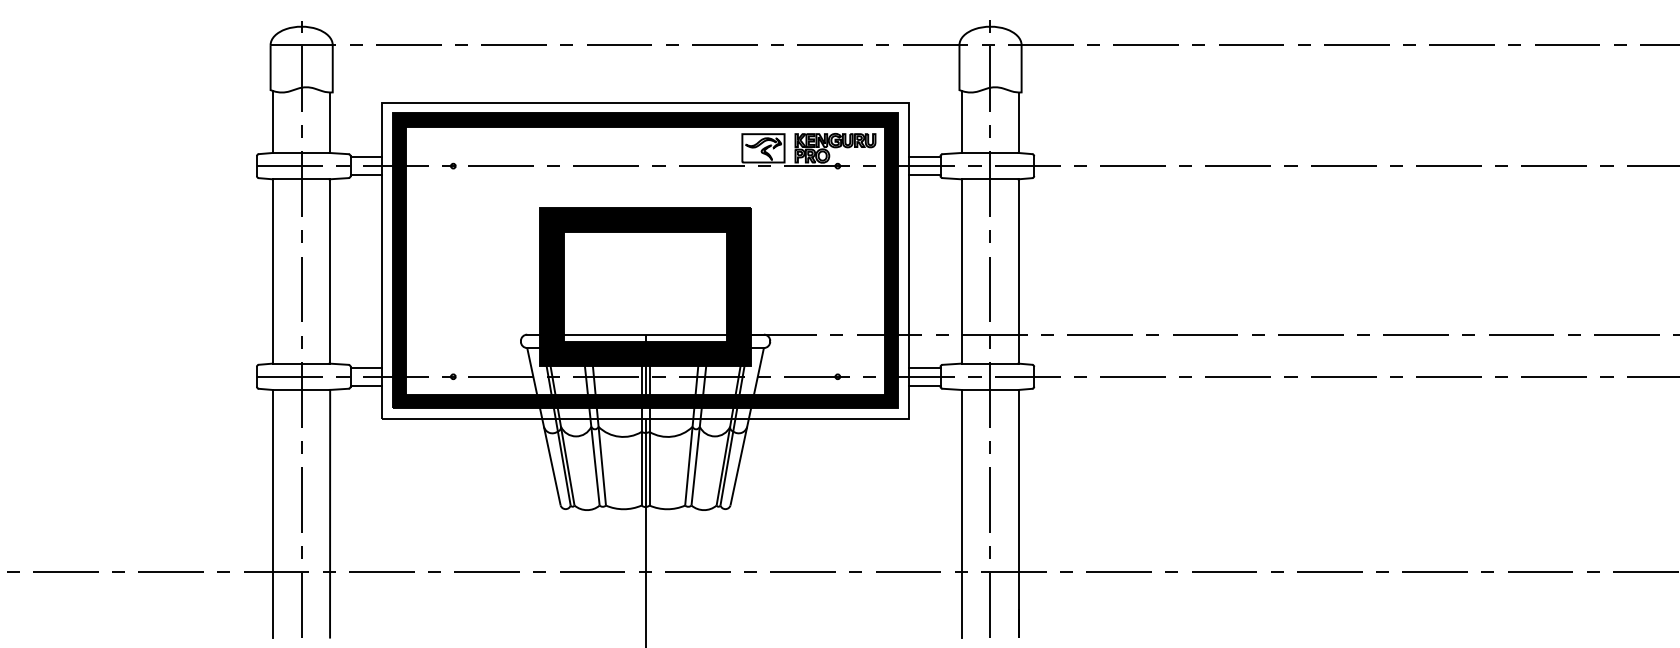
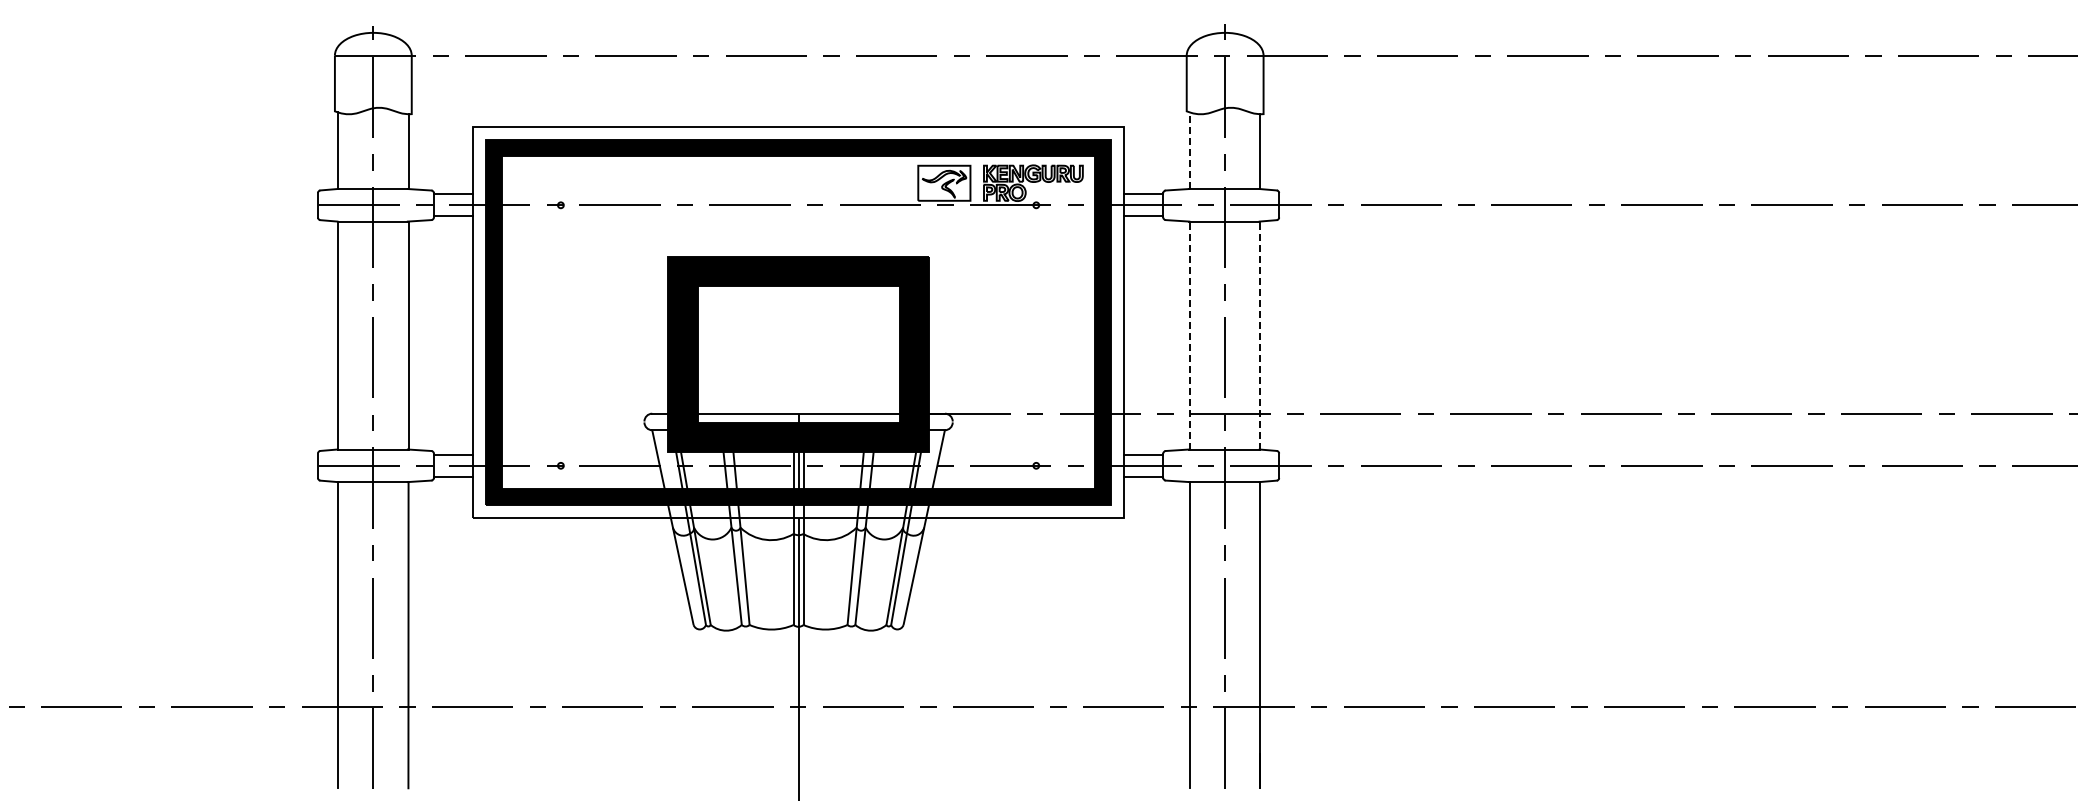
line: (961, 121) -> (1189, 150), solid -> dashed
line: (961, 271) -> (1189, 335), solid -> dashed
line: (1019, 271) -> (1260, 335), solid -> dashed

